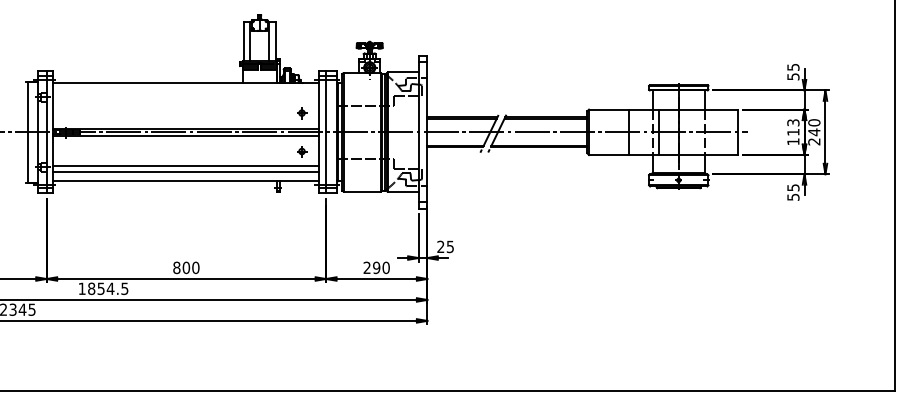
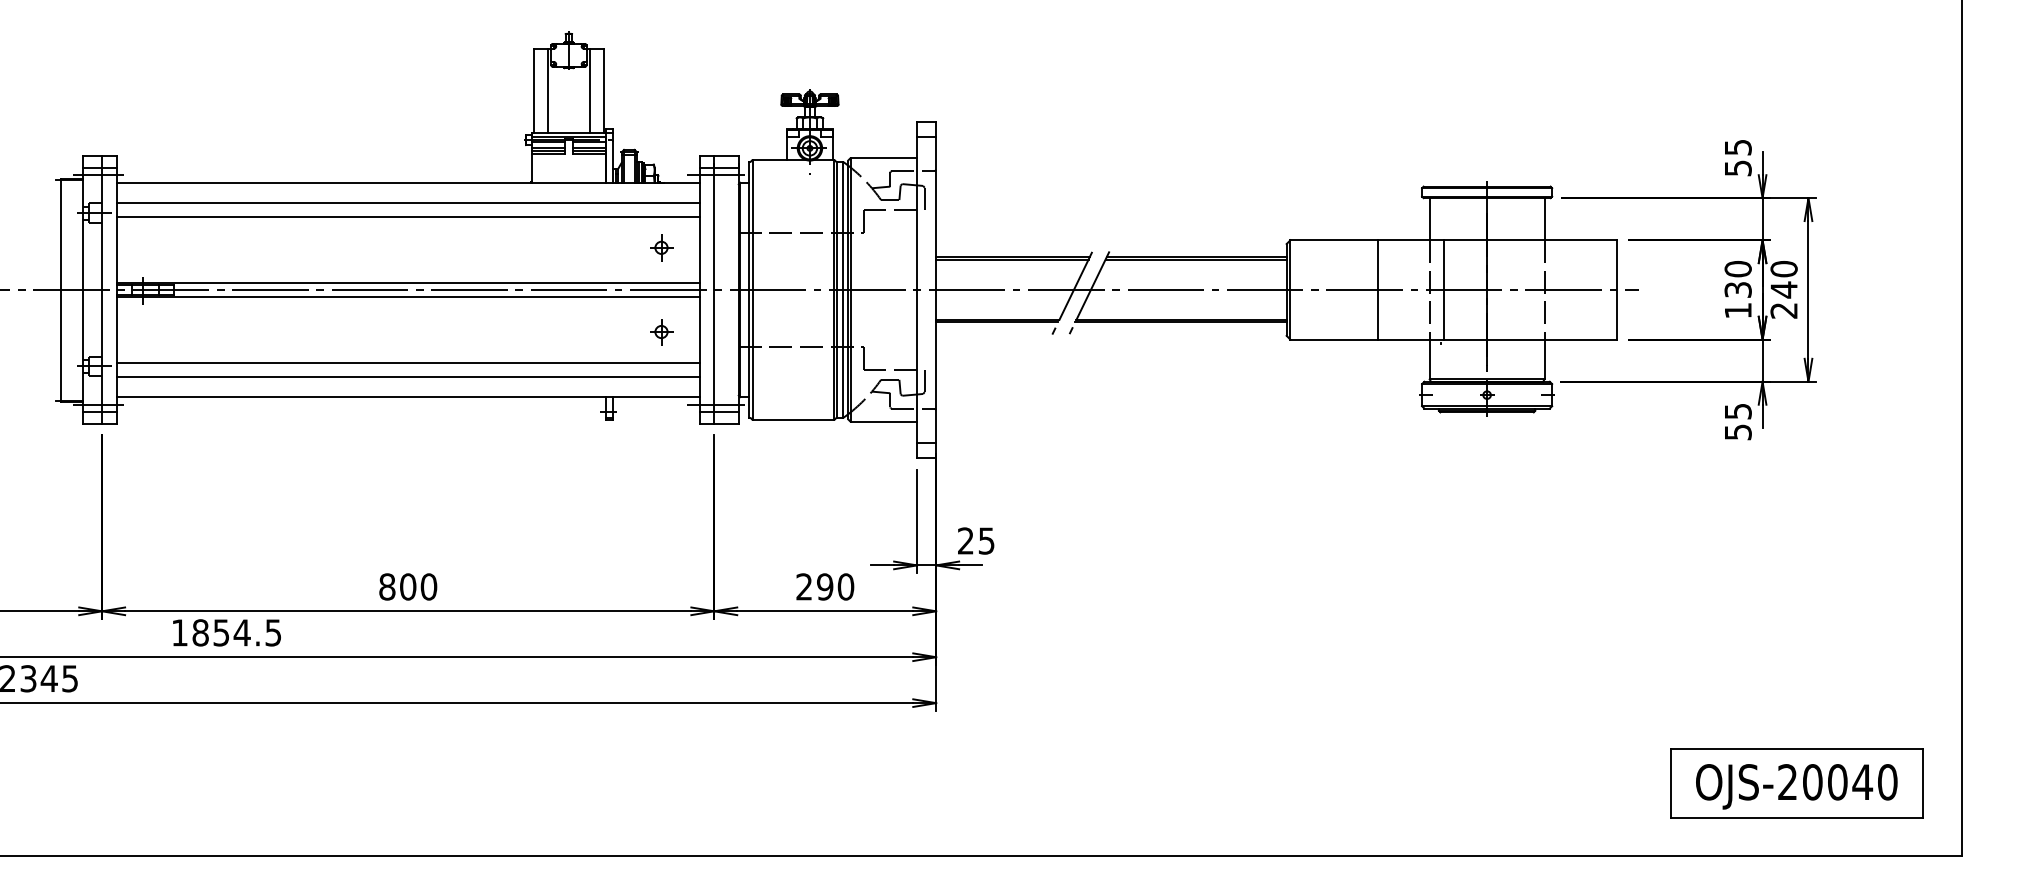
line: (186, 92) -> (408, 202), added
line: (186, 99) -> (408, 218), added
text: (793, 127) -> (1738, 279), 113 -> 130
part: (820, 357) -> (1797, 783), added

